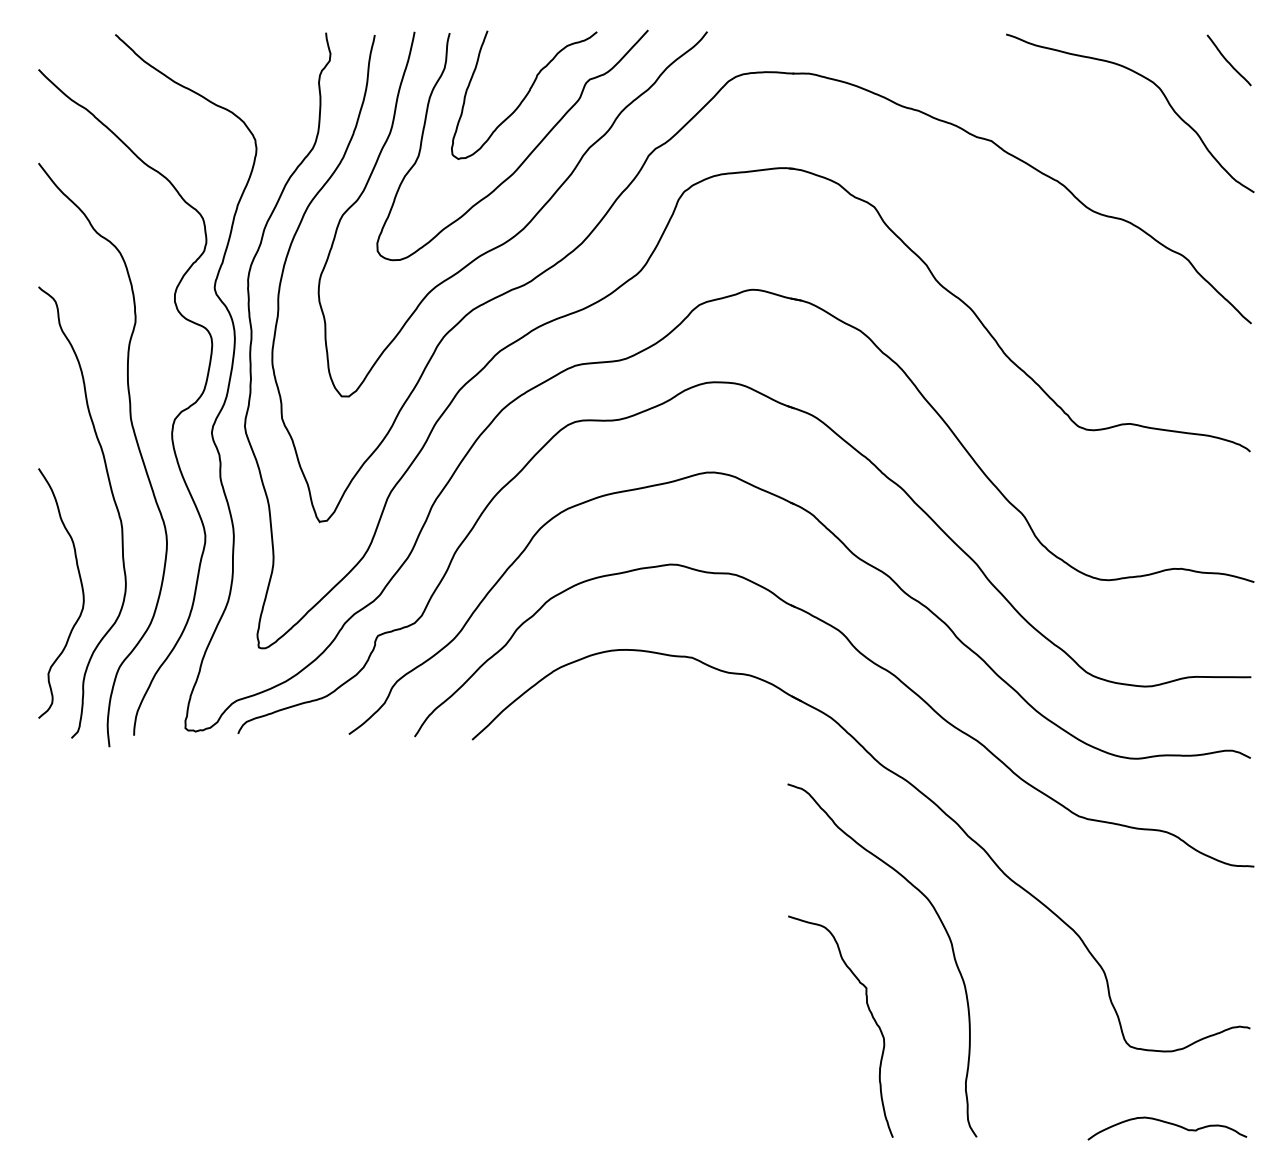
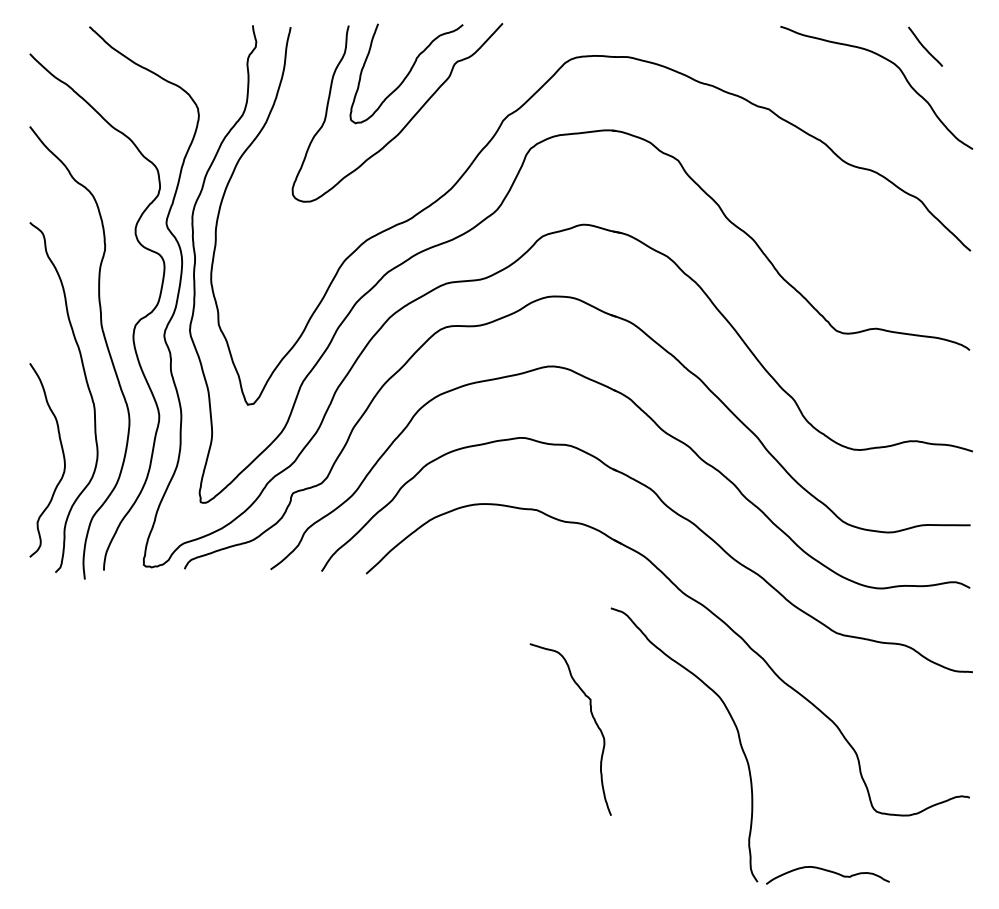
curve: (1227, 60) -> (924, 46), moved
curve: (524, 226) -> (406, 175), removed
curve: (869, 1012) -> (592, 718), moved
curve: (1169, 1124) -> (829, 872), moved

